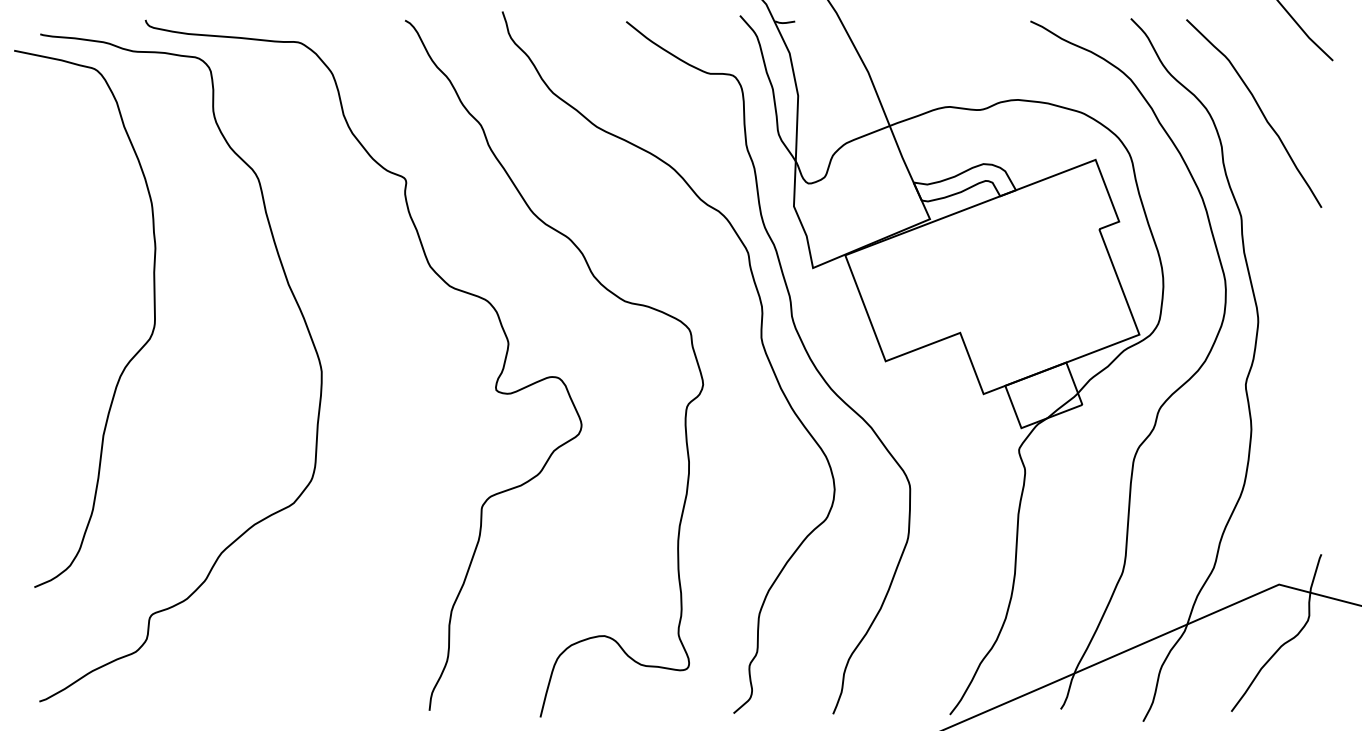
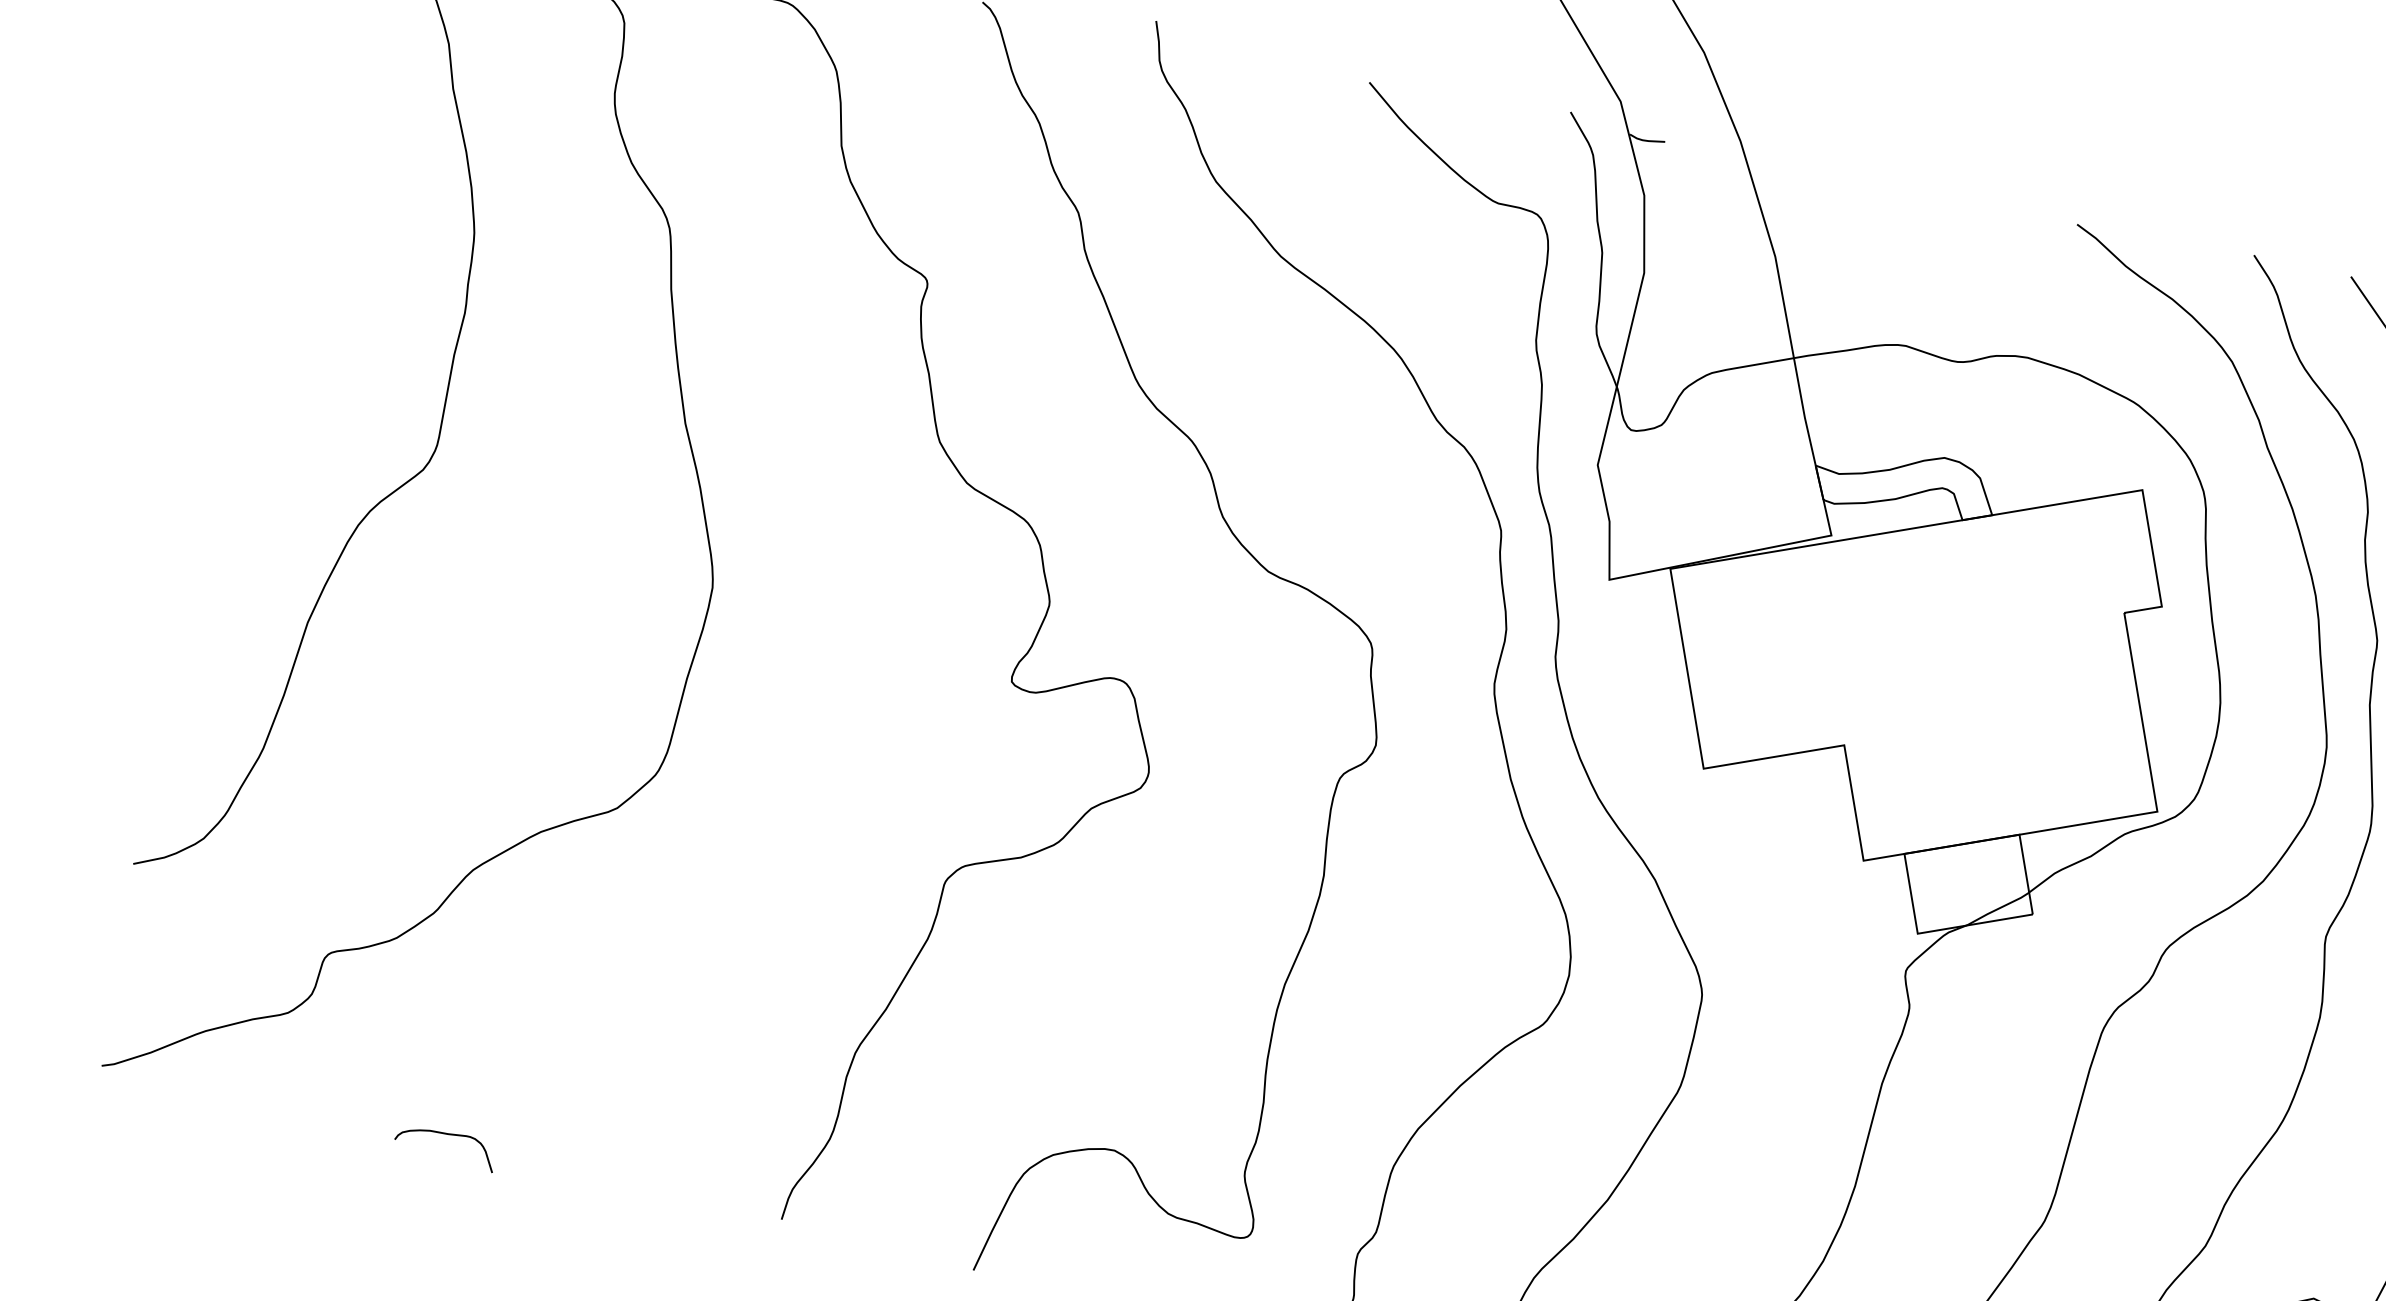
curve: (236, 701) -> (446, 1135), added

